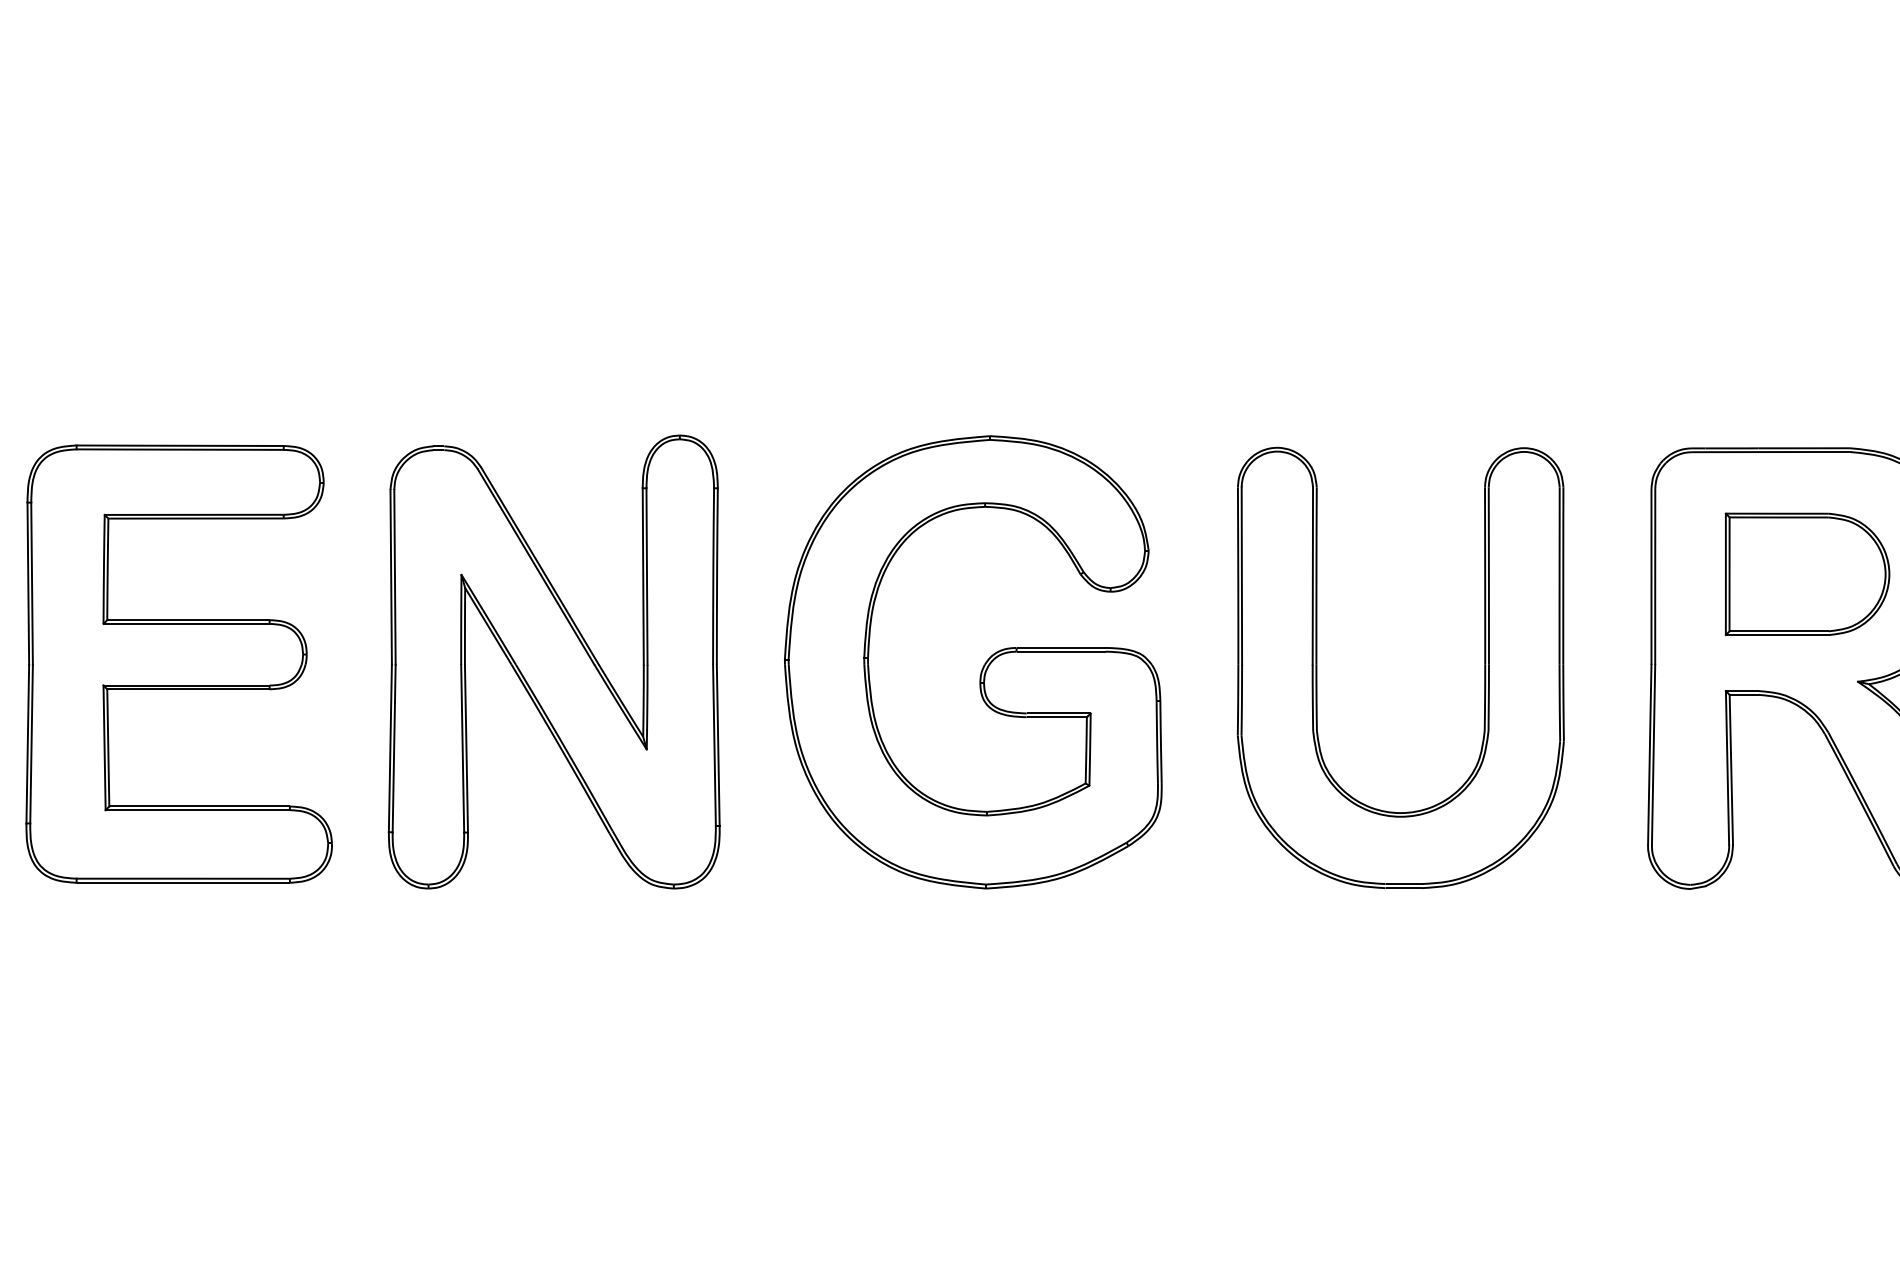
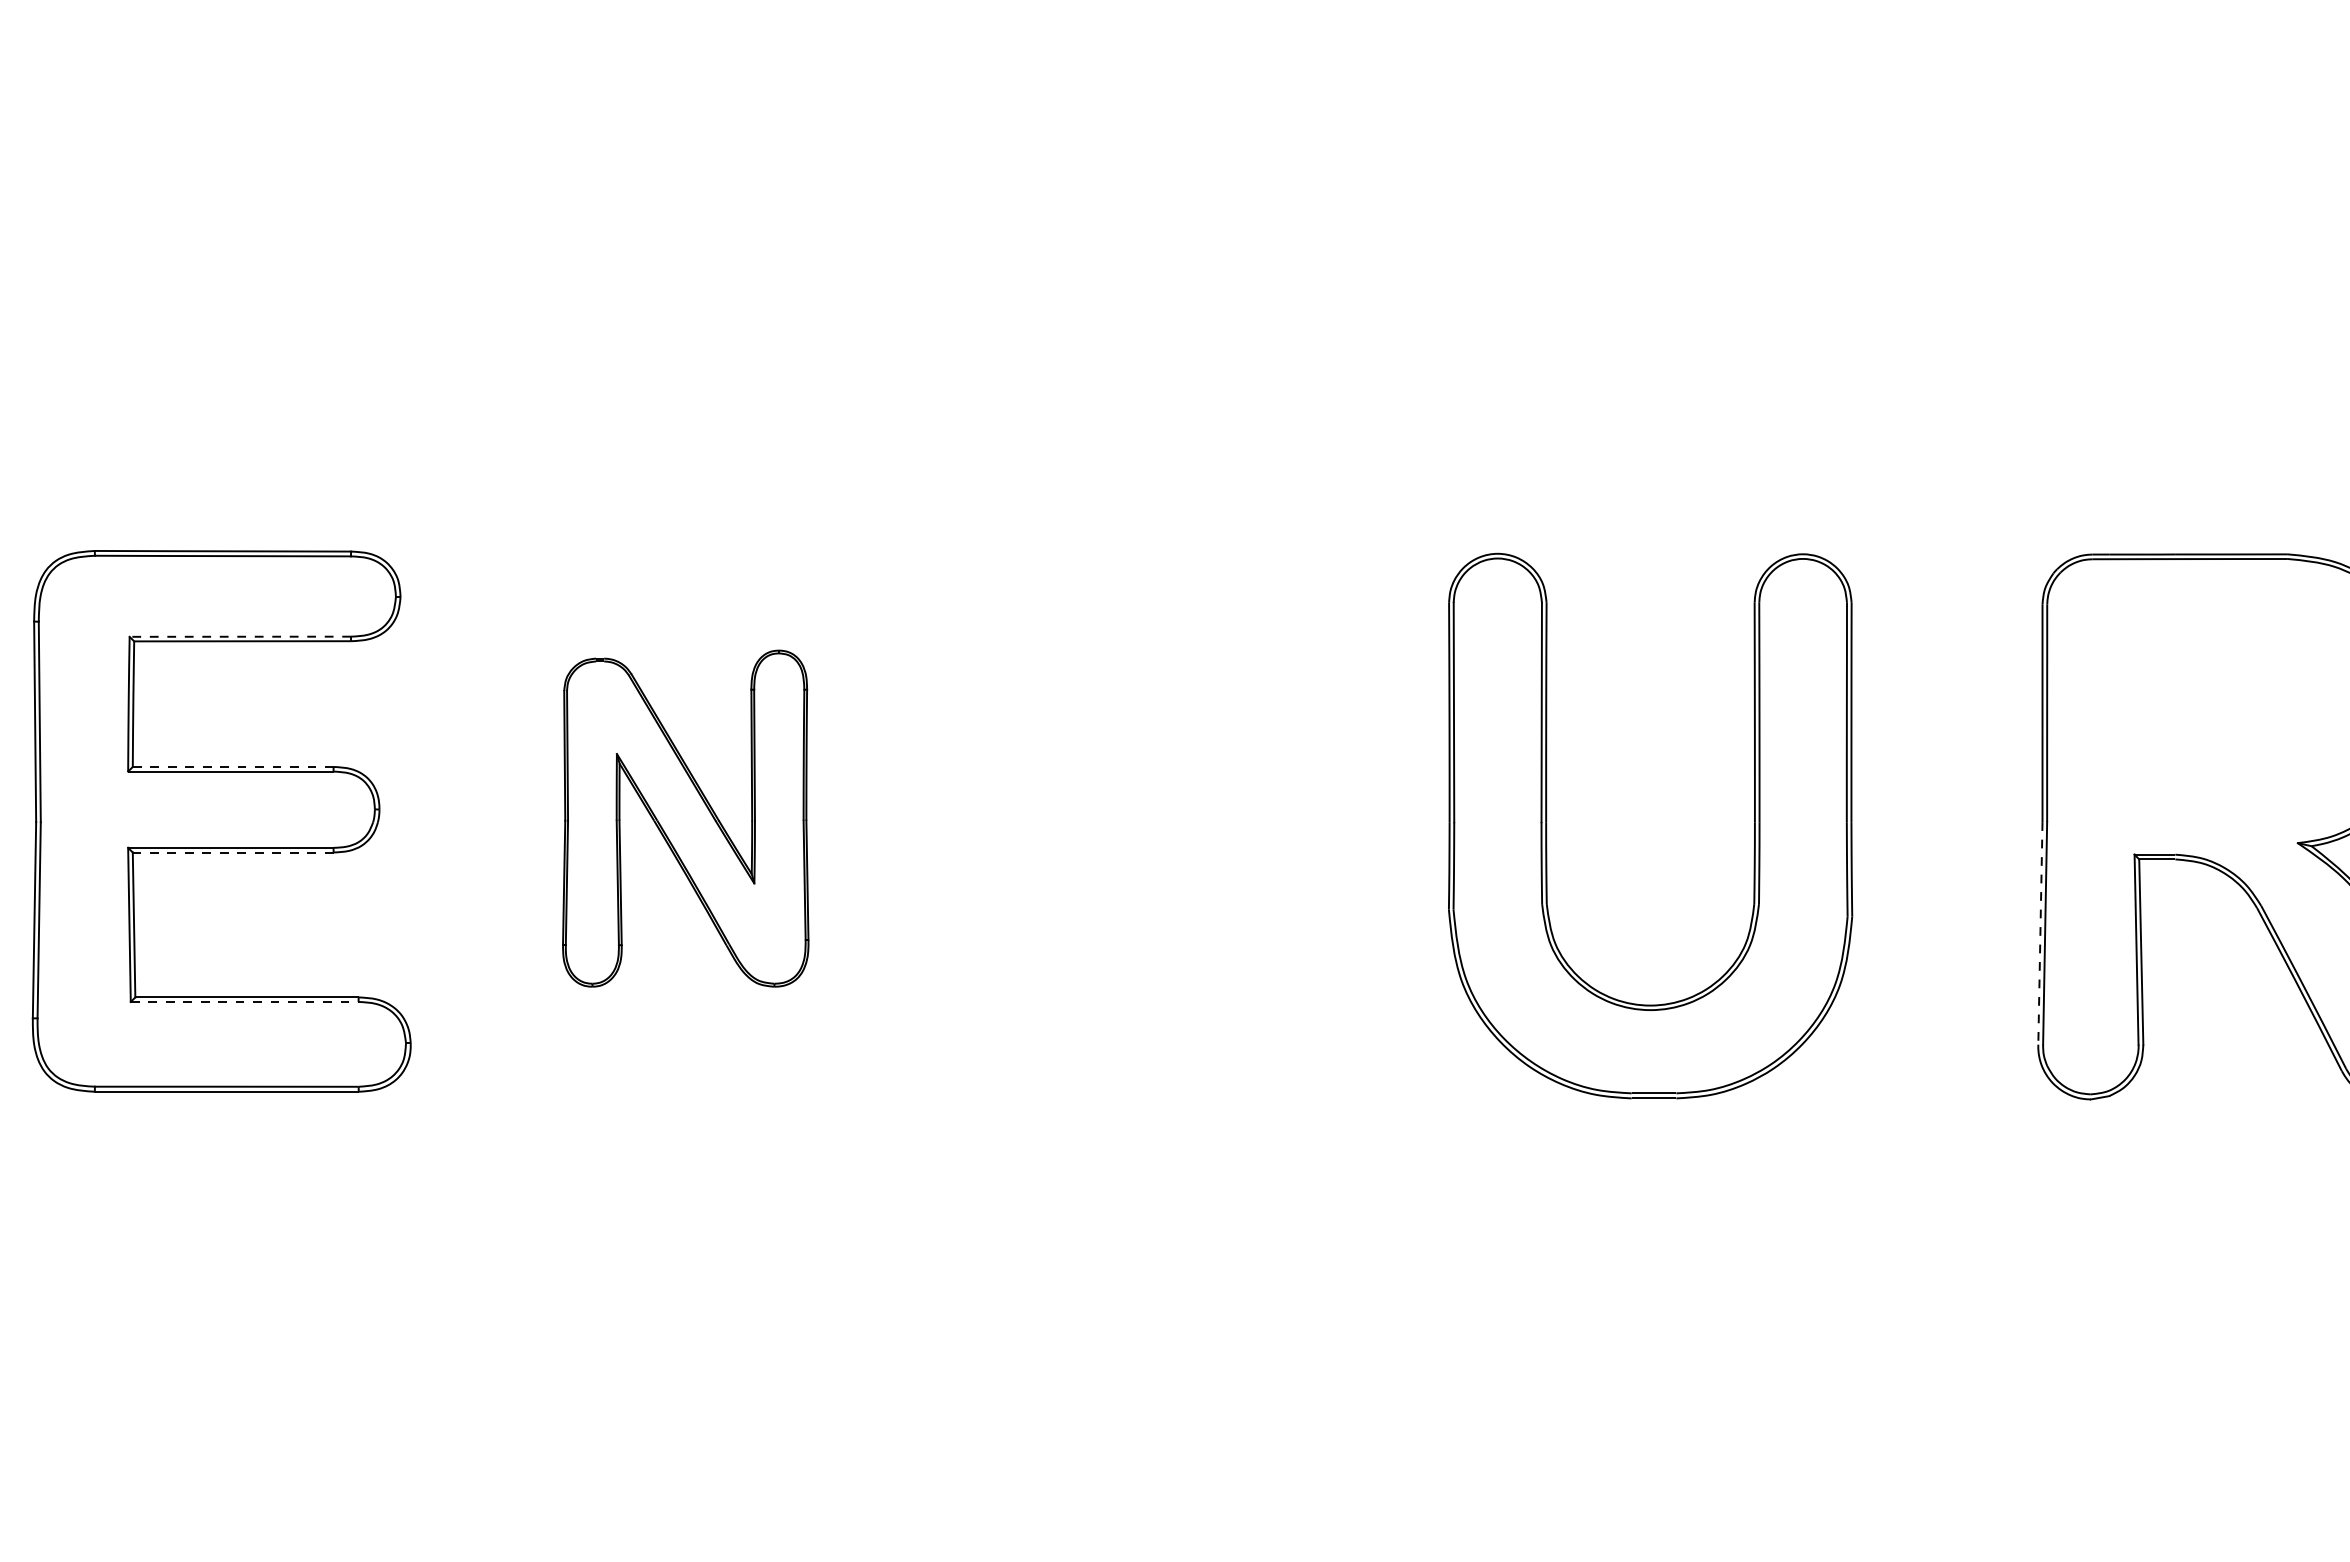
line: (193, 514) -> (239, 636), solid -> dashed
part: (1807, 574) -> (2235, 710), removed
line: (189, 619) -> (234, 766), solid -> dashed
part: (554, 661) -> (685, 818), size x0.6
part: (983, 665) -> (1216, 822), removed
part: (1317, 667) -> (1547, 825), moved
line: (187, 689) -> (232, 852), solid -> dashed
line: (1649, 754) -> (2040, 933), solid -> dashed
line: (198, 809) -> (245, 1001), solid -> dashed

